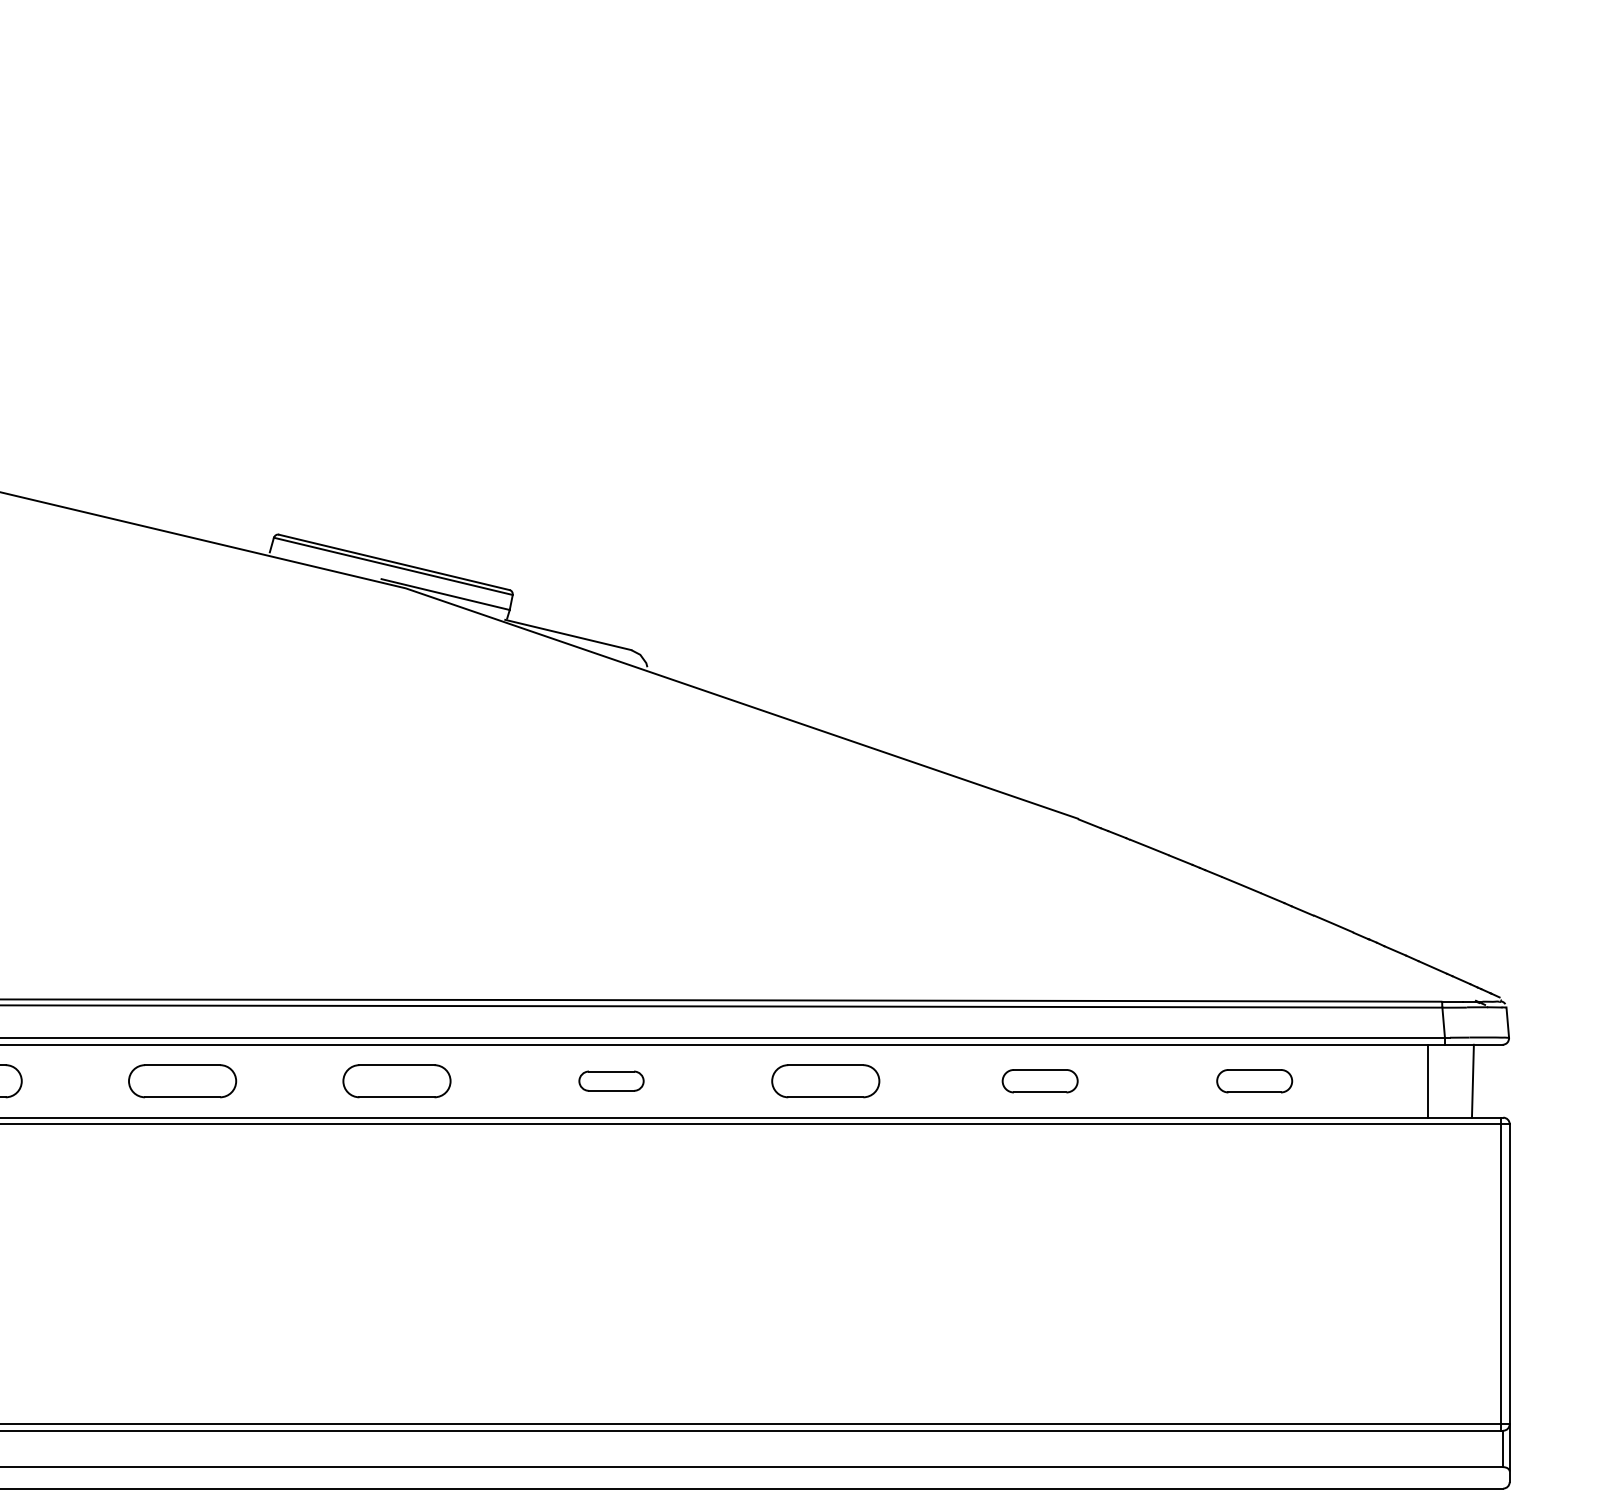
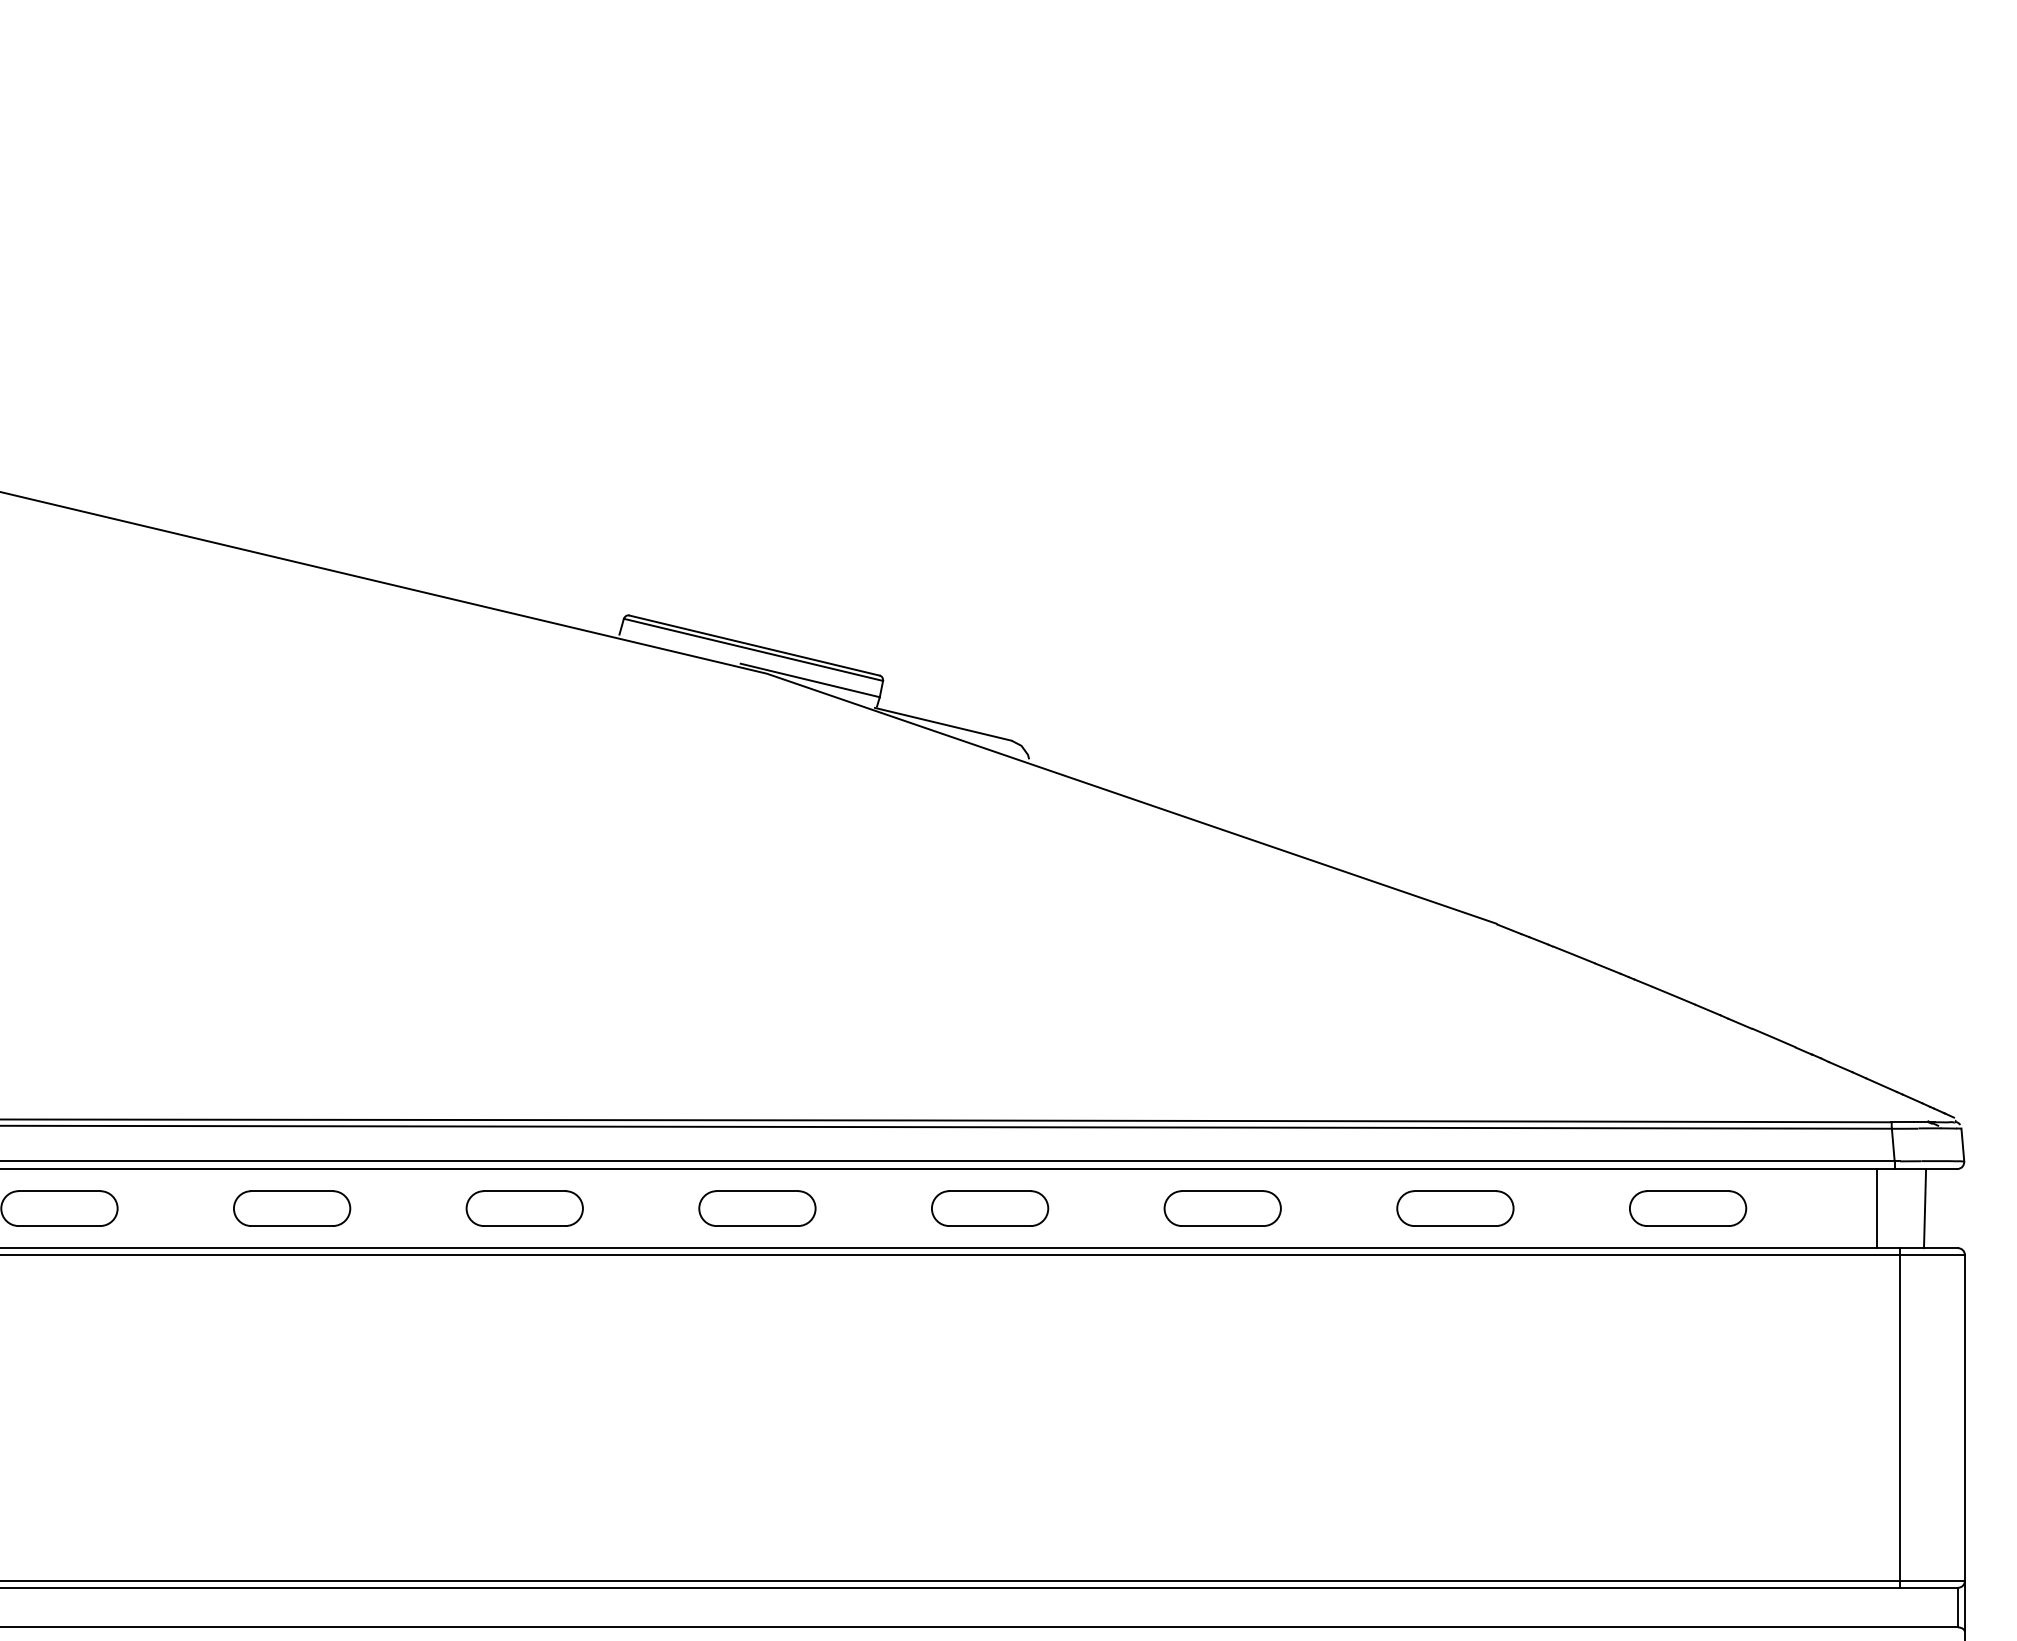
part: (611, 1081) -> (990, 1208), size x1.67
part: (1040, 1081) -> (1455, 1208), size x1.43
part: (1254, 1081) -> (1688, 1208), size x1.43
line: (1501, 1273) -> (1899, 1417), moved

